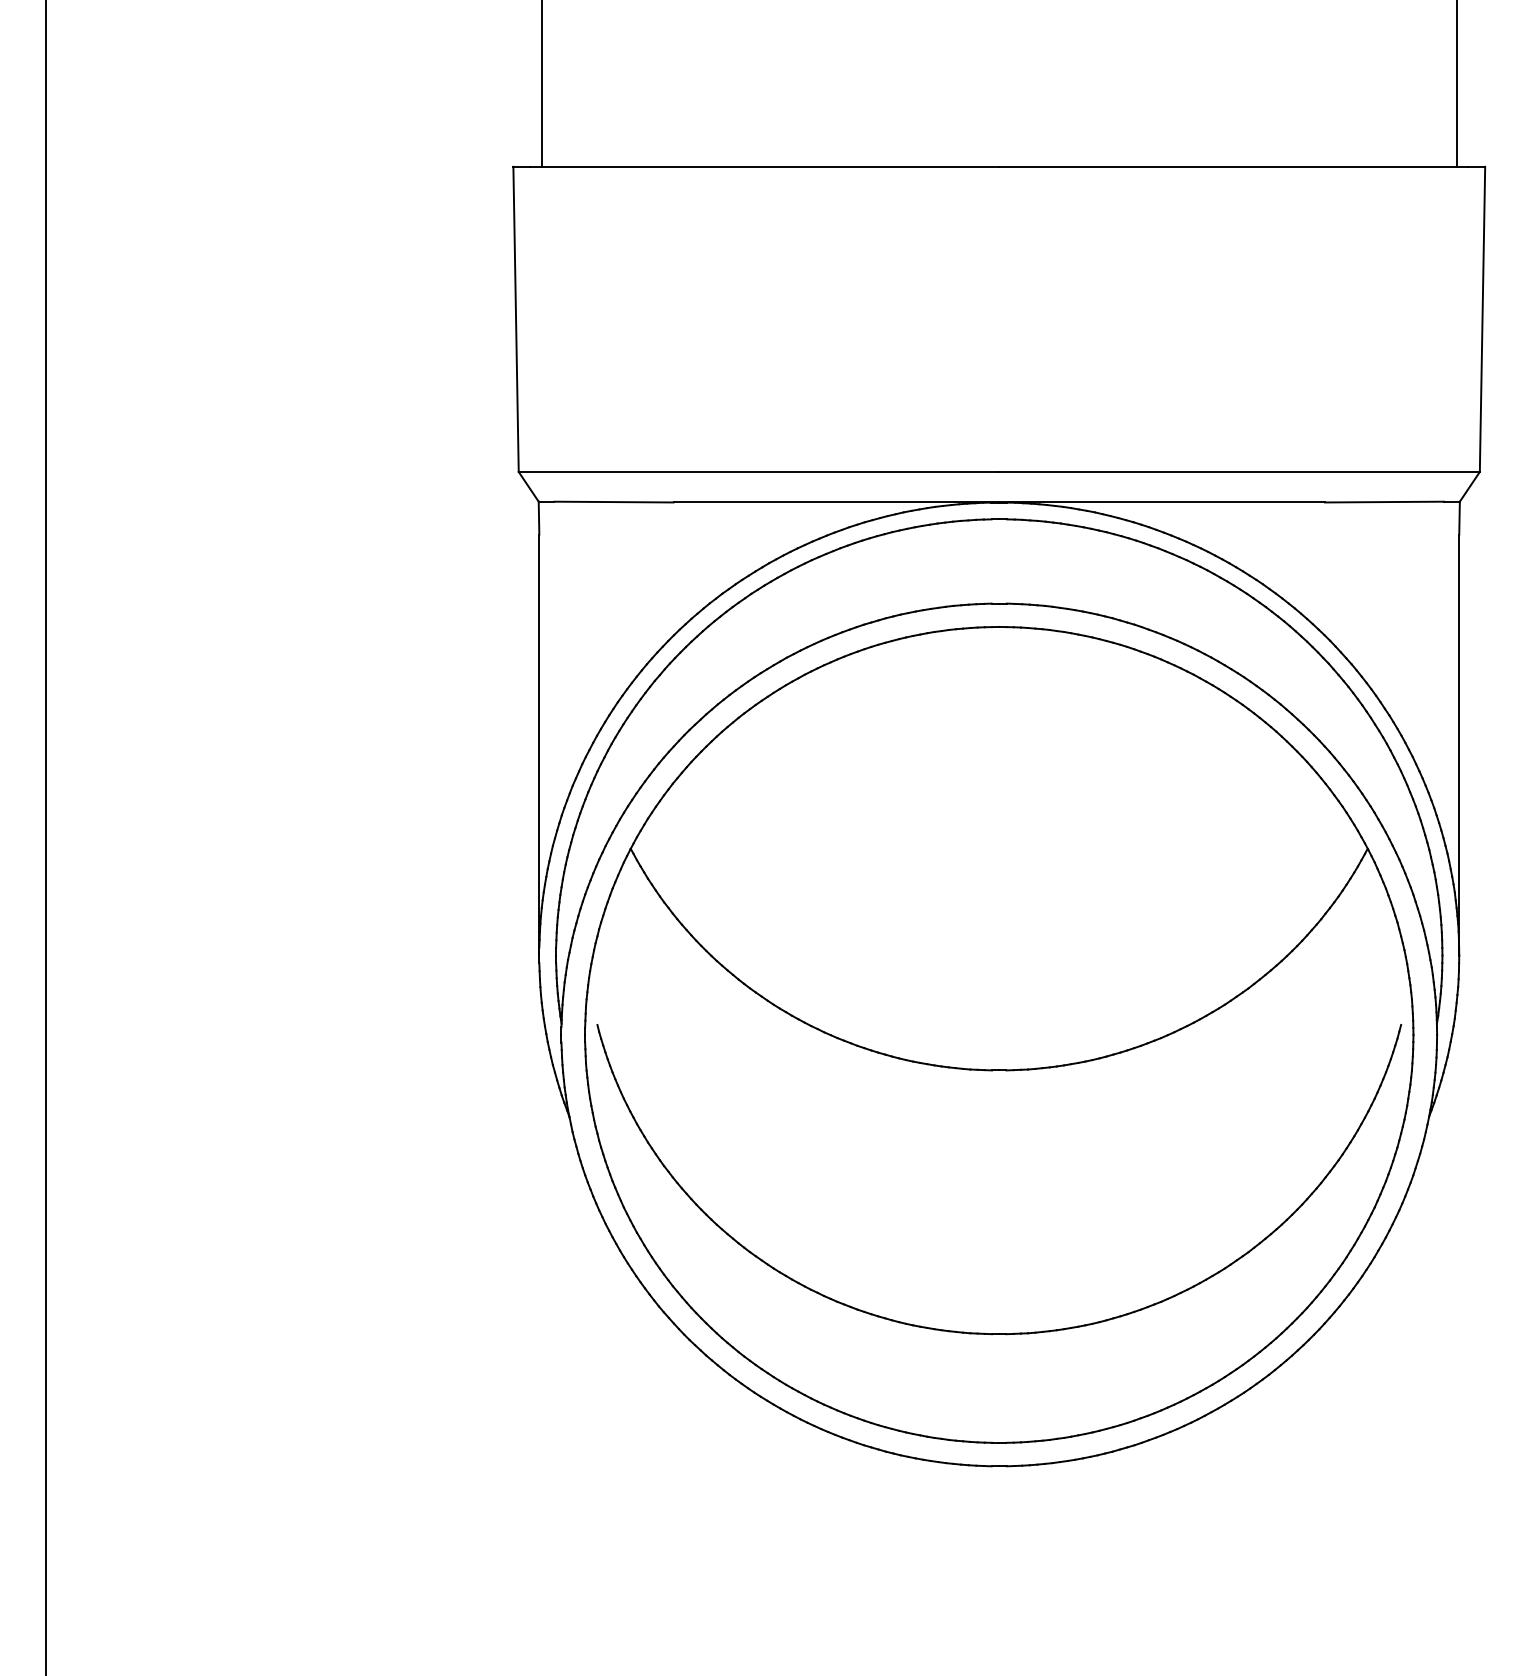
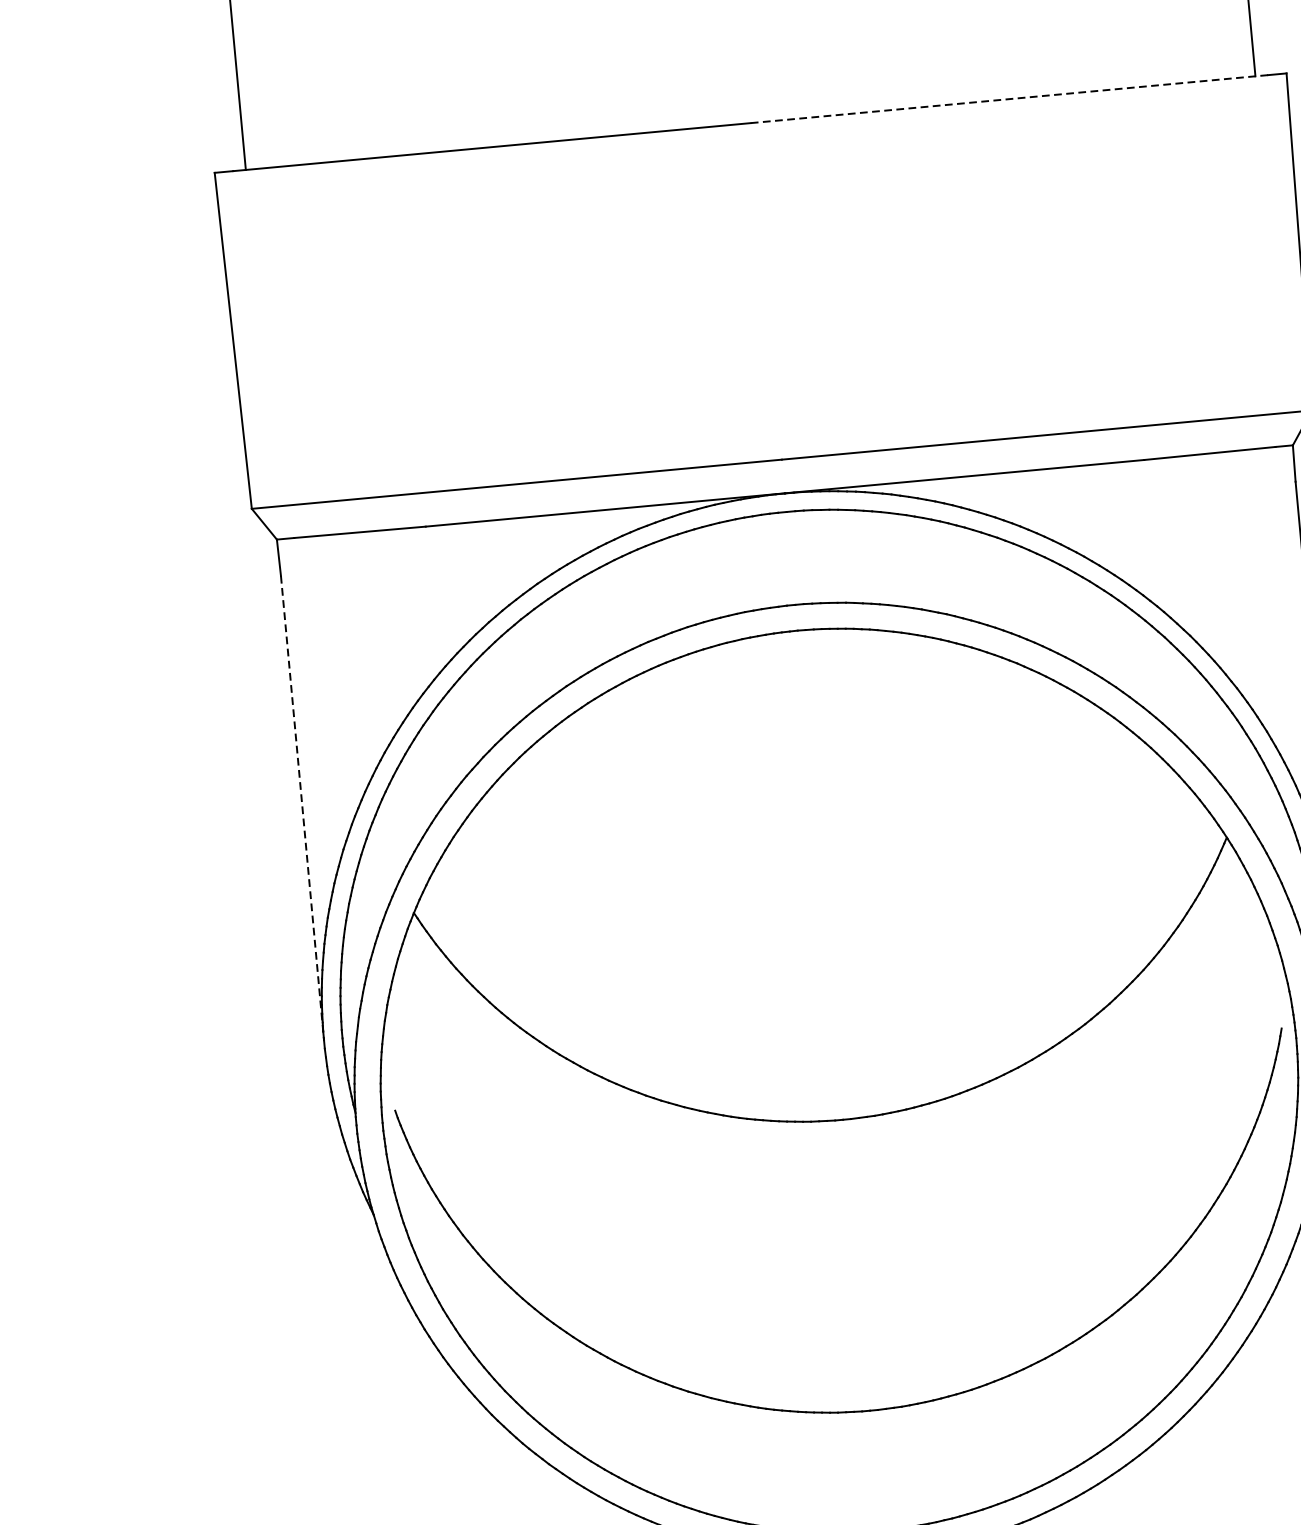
line: (1233, 166) -> (1008, 98), solid -> dashed
line: (539, 745) -> (302, 808), solid -> dashed

